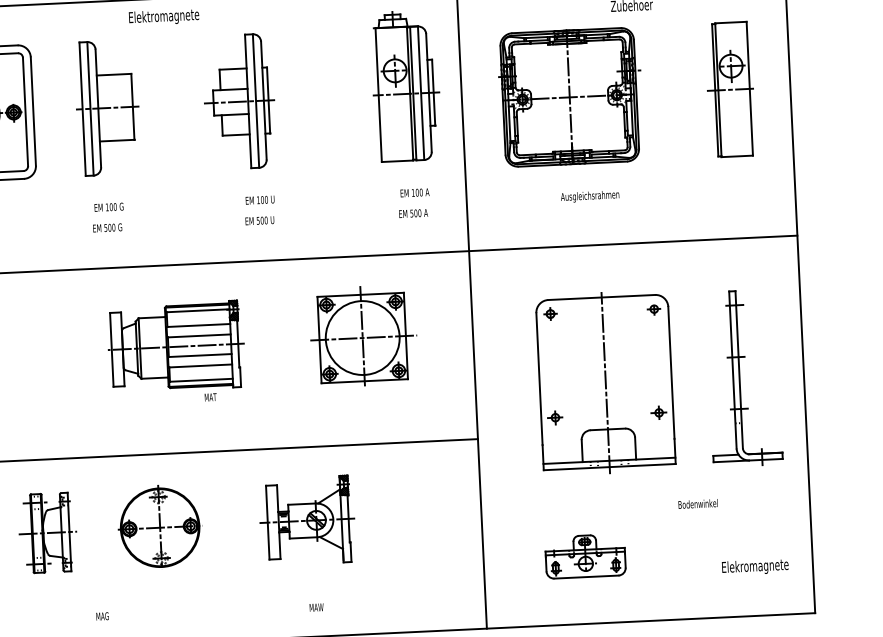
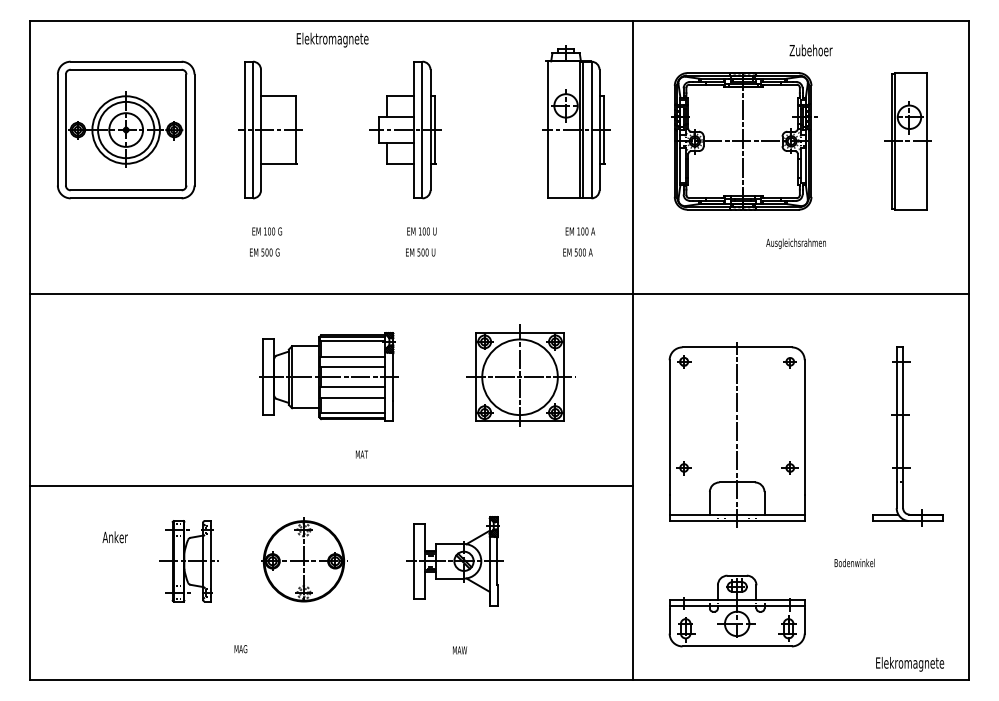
text: (589, 196) -> (795, 243), moved
part: (605, 382) -> (736, 434), moved
text: (210, 397) -> (361, 454), moved
part: (584, 555) -> (736, 610), size x1.67
text: (755, 567) -> (910, 664), moved

